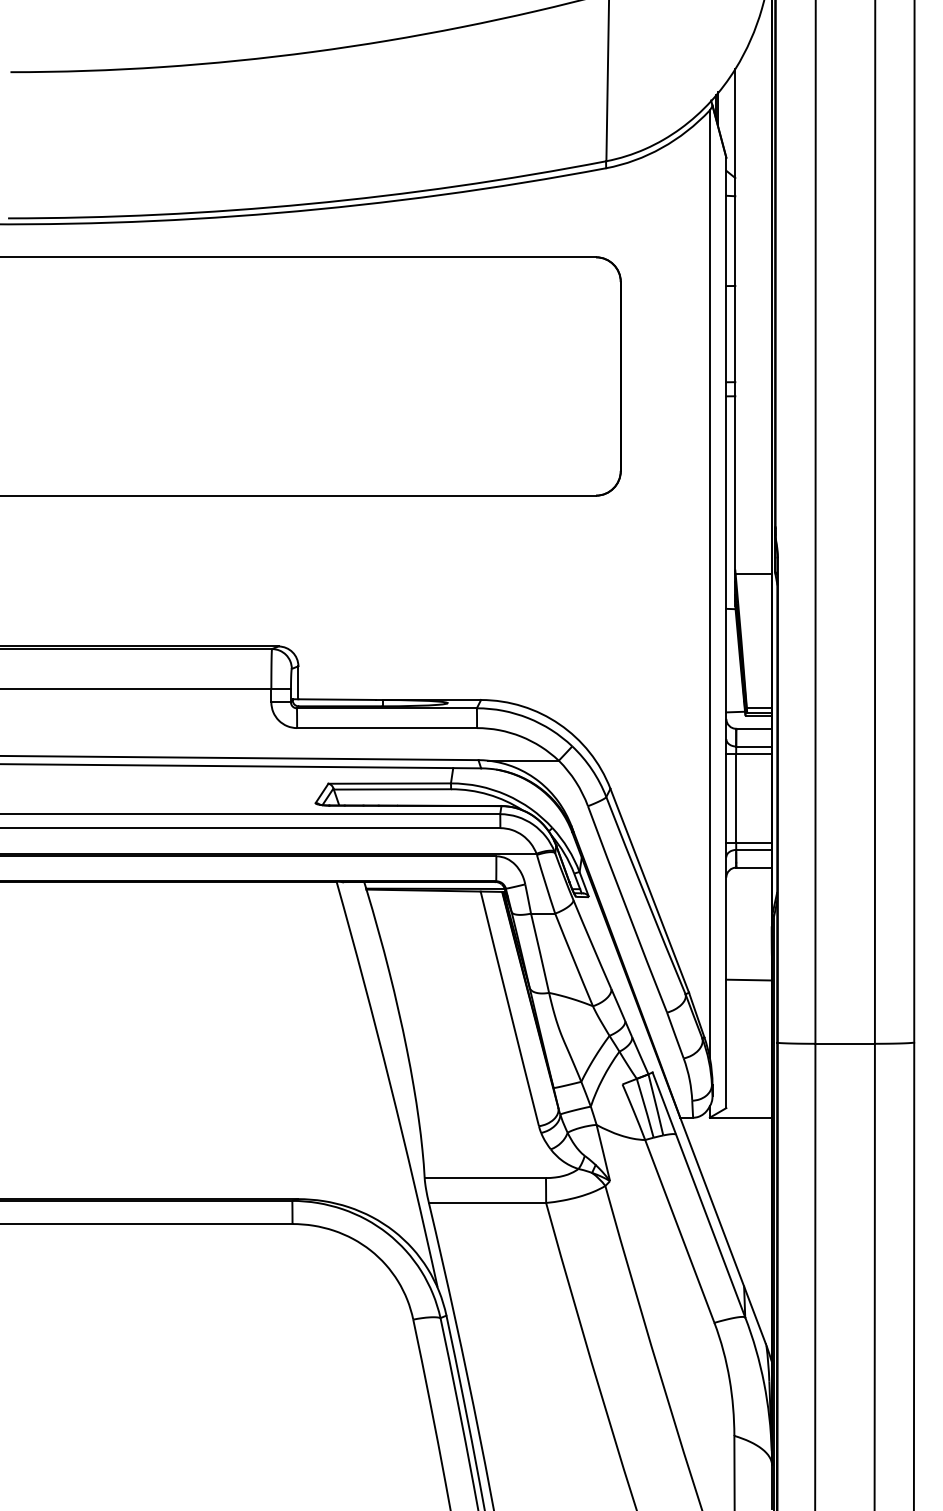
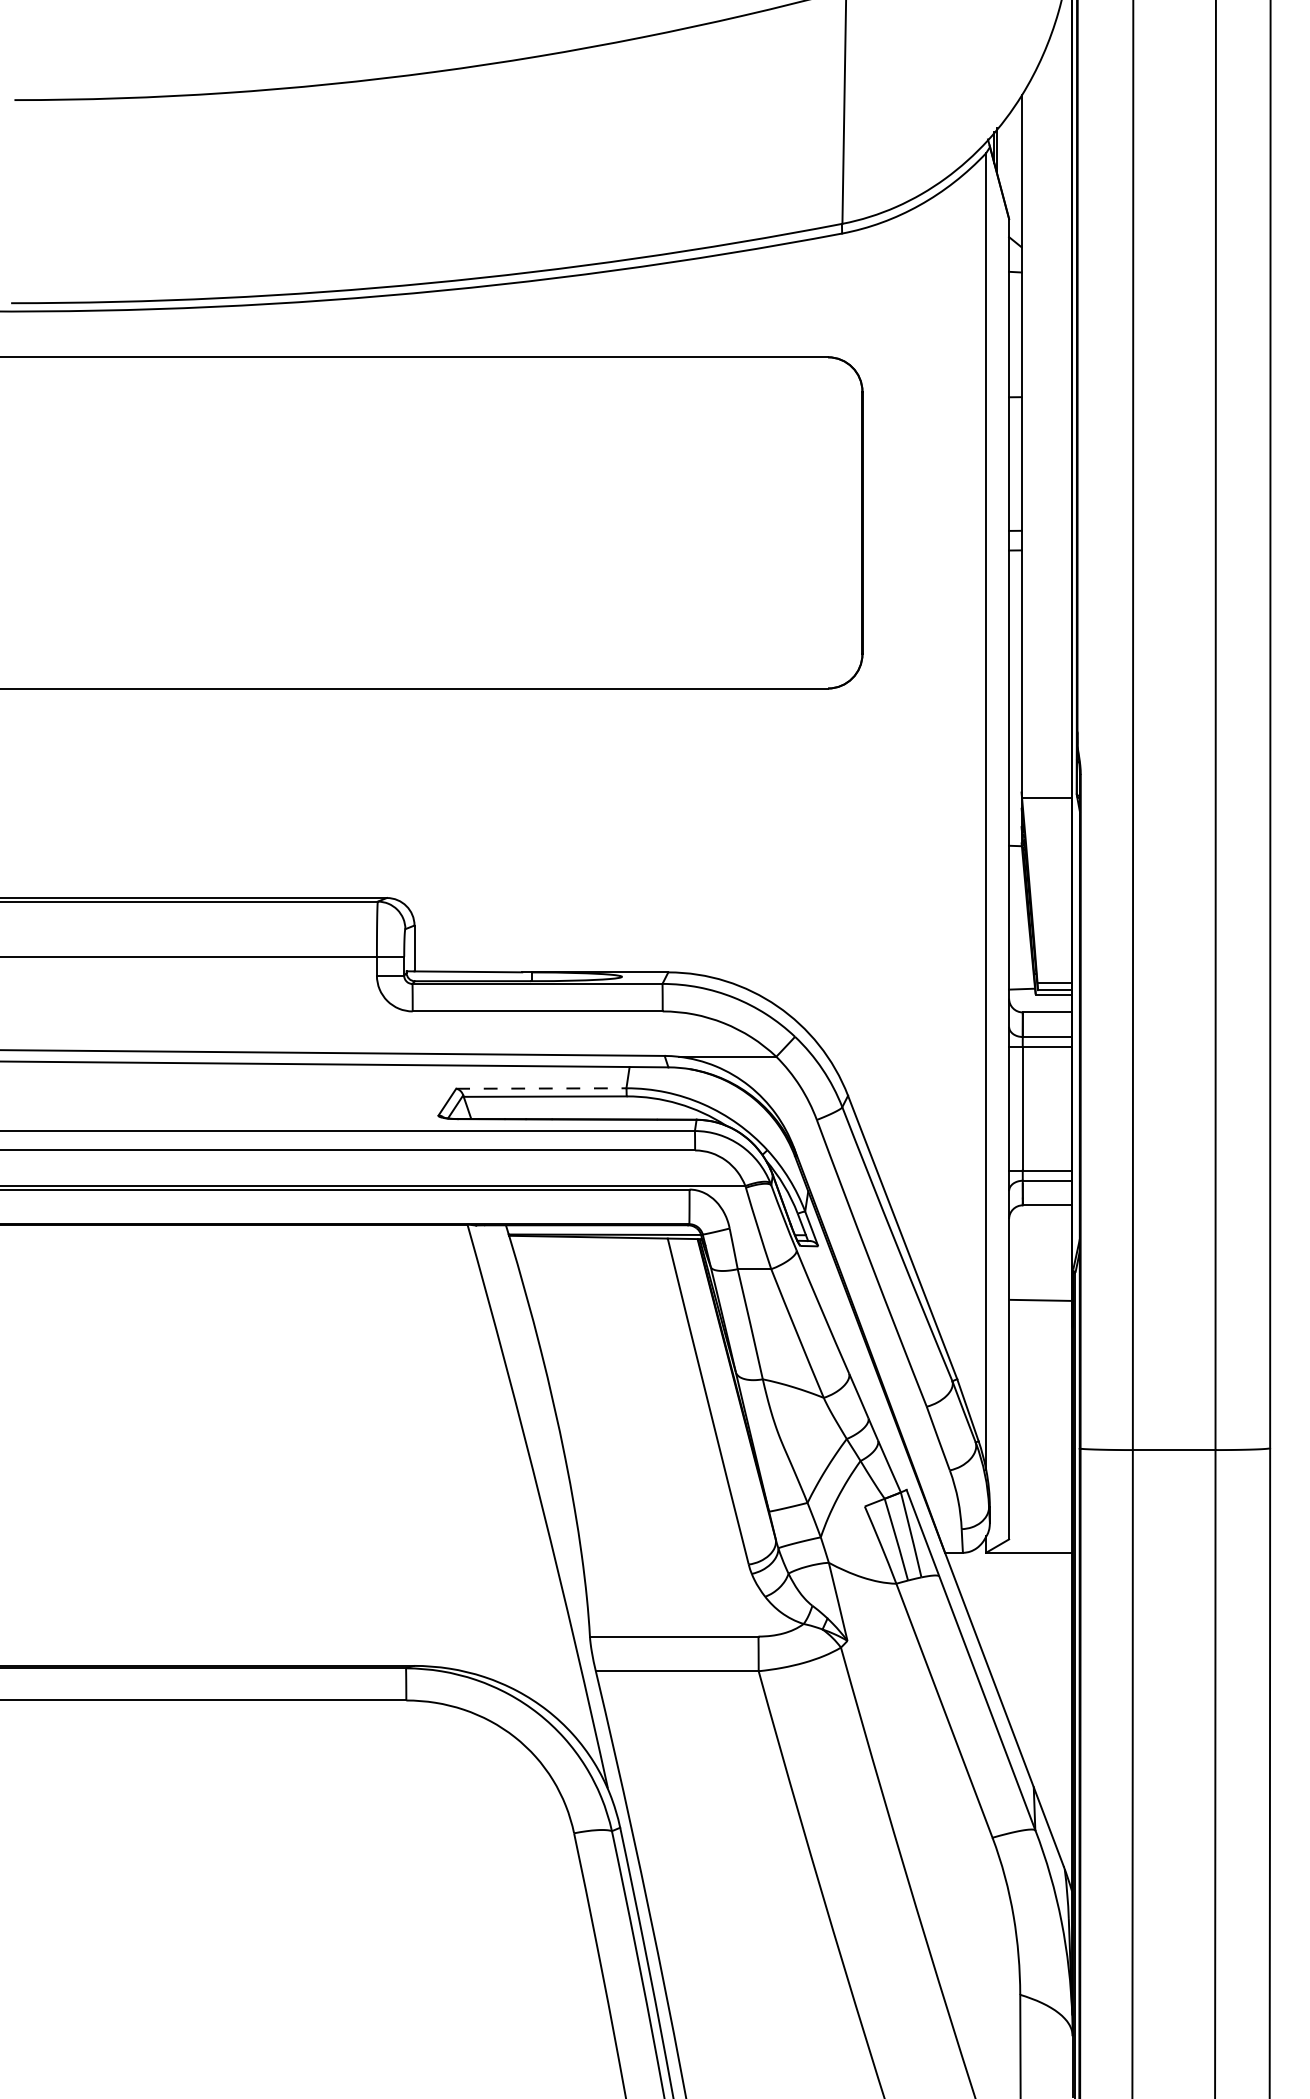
line: (390, 783) -> (542, 1088), solid -> dashed
line: (748, 979) -> (1041, 1299), moved

